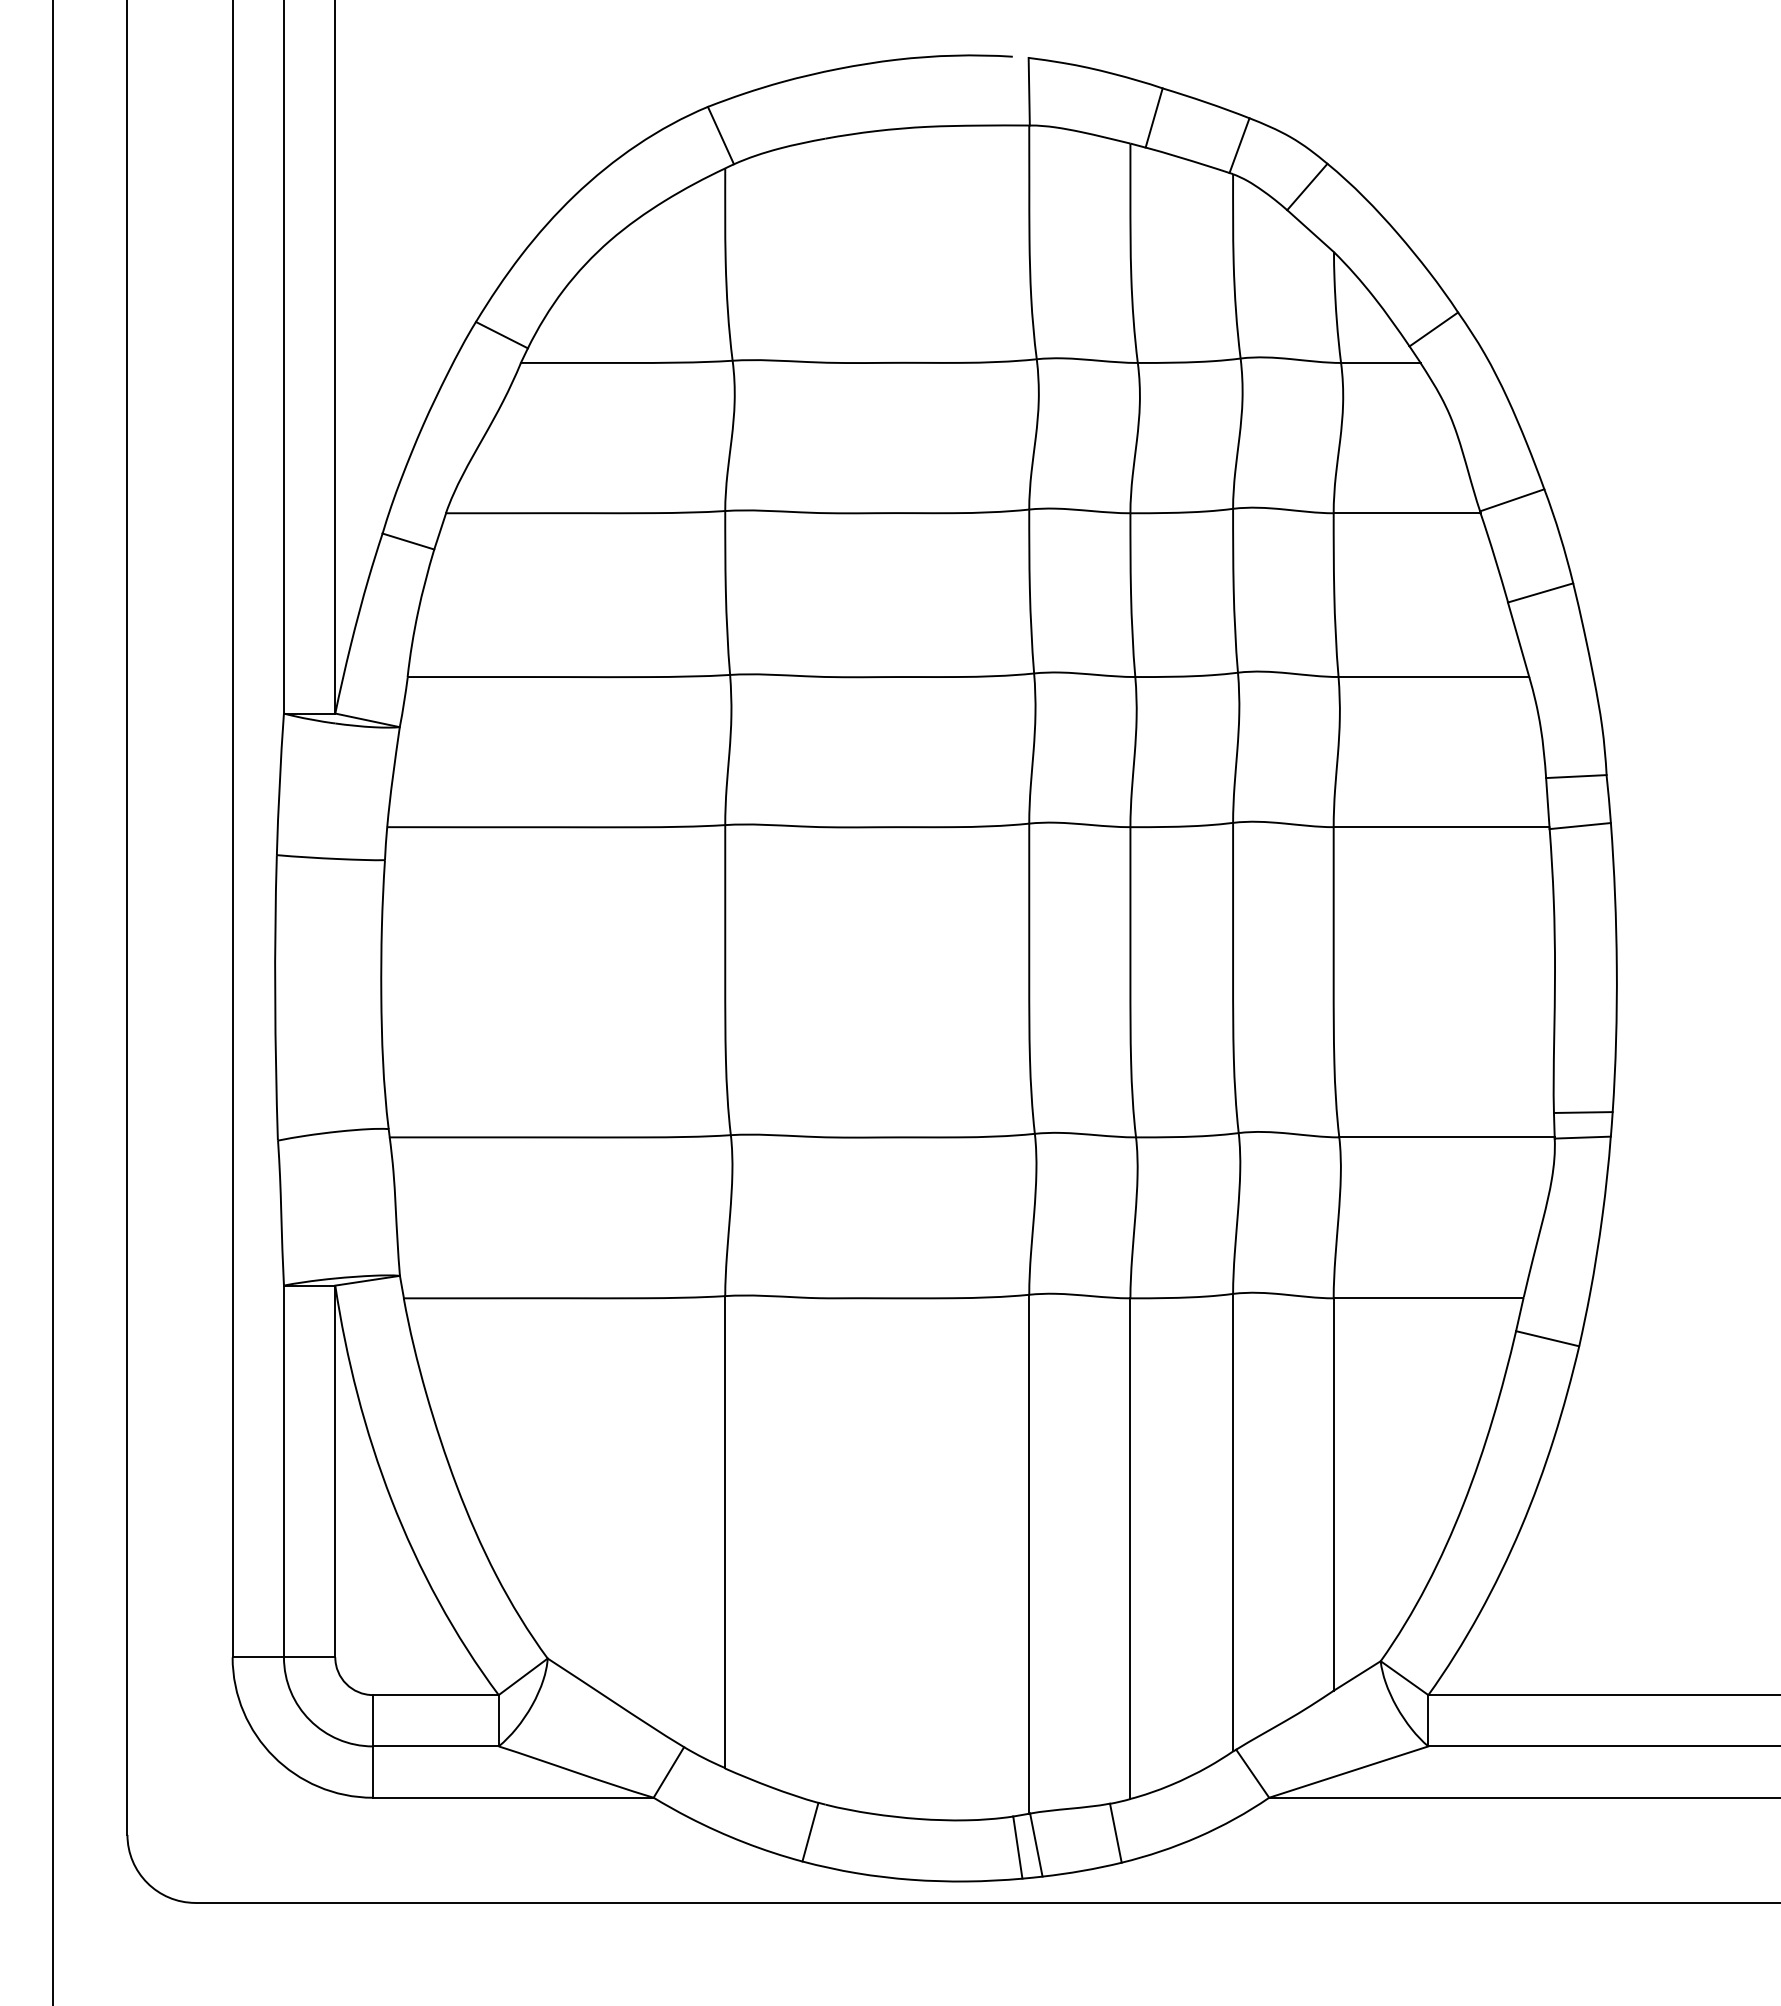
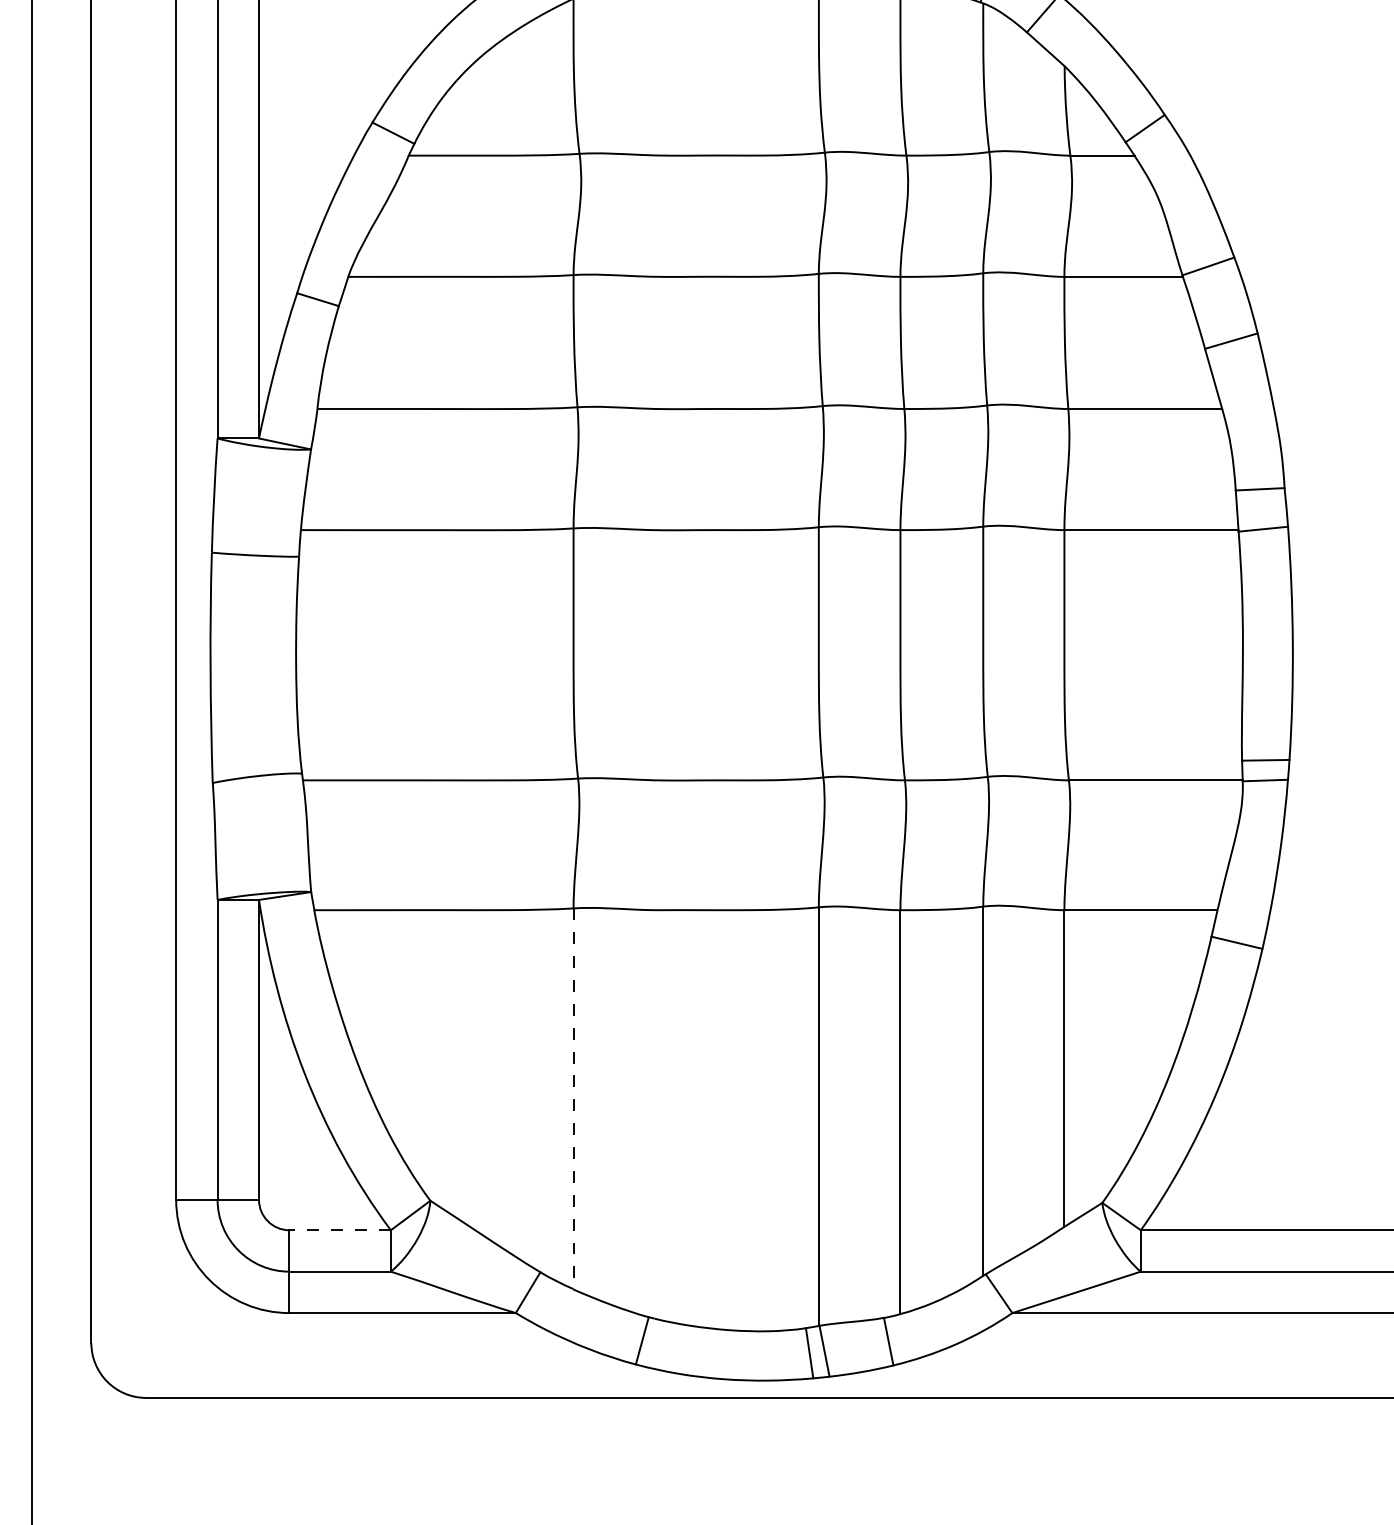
line: (725, 1532) -> (573, 1099), solid -> dashed
line: (435, 1695) -> (339, 1230), solid -> dashed

